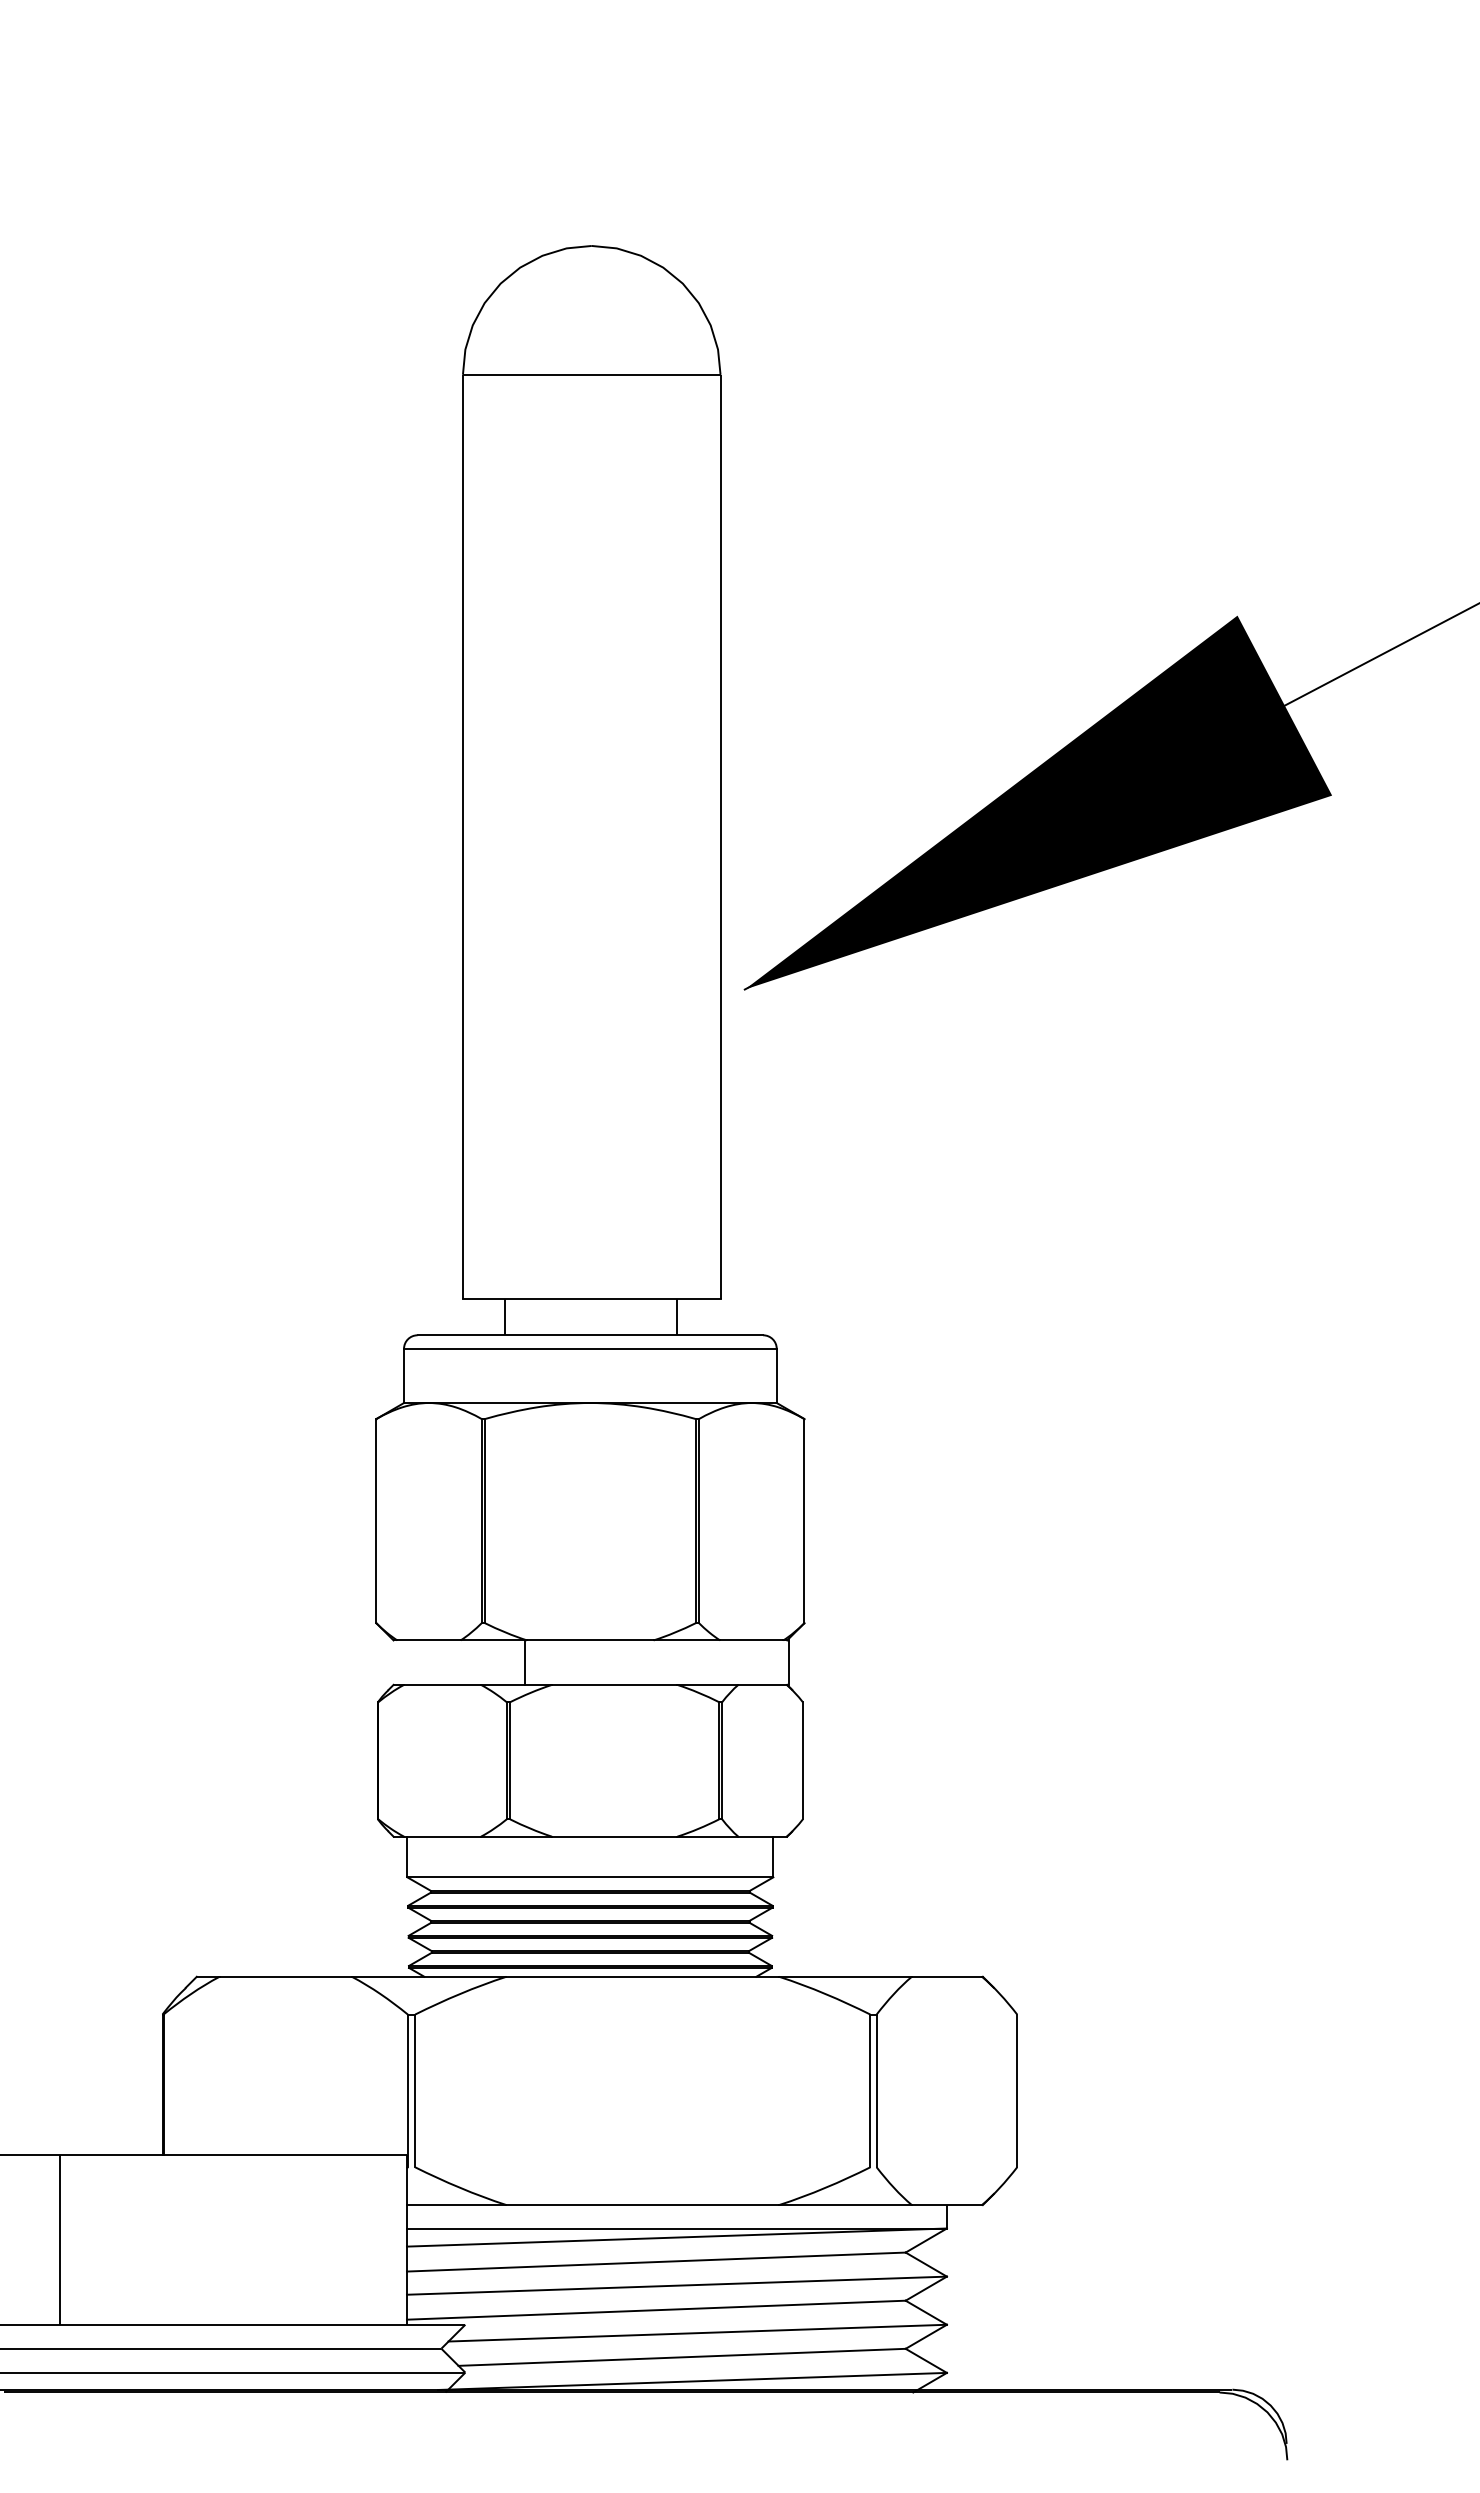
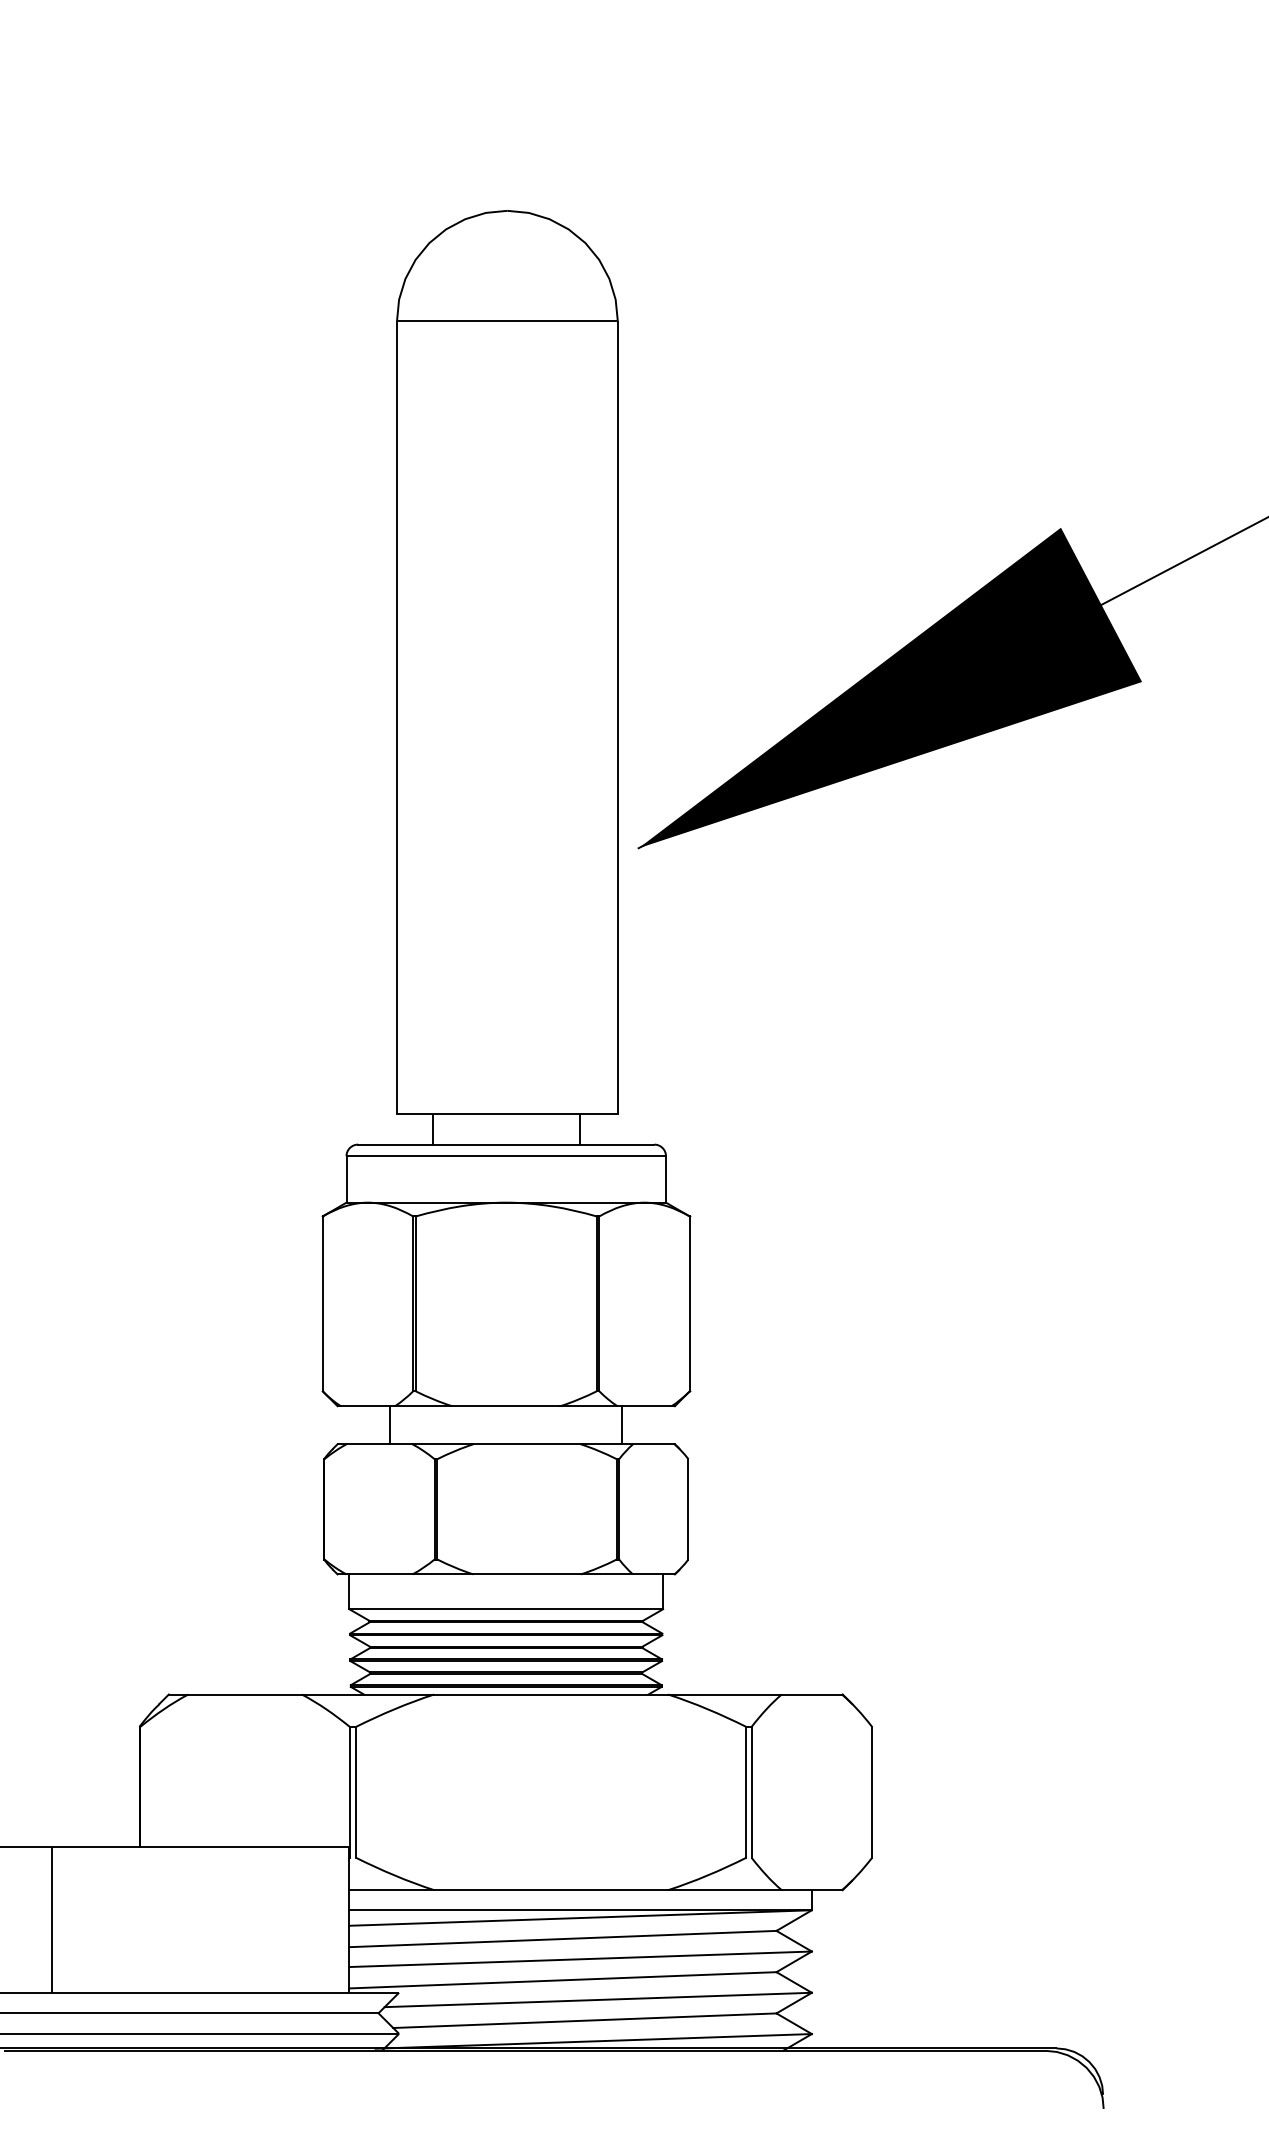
line: (524, 1662) -> (389, 1425), moved
line: (788, 1662) -> (622, 1425), moved

